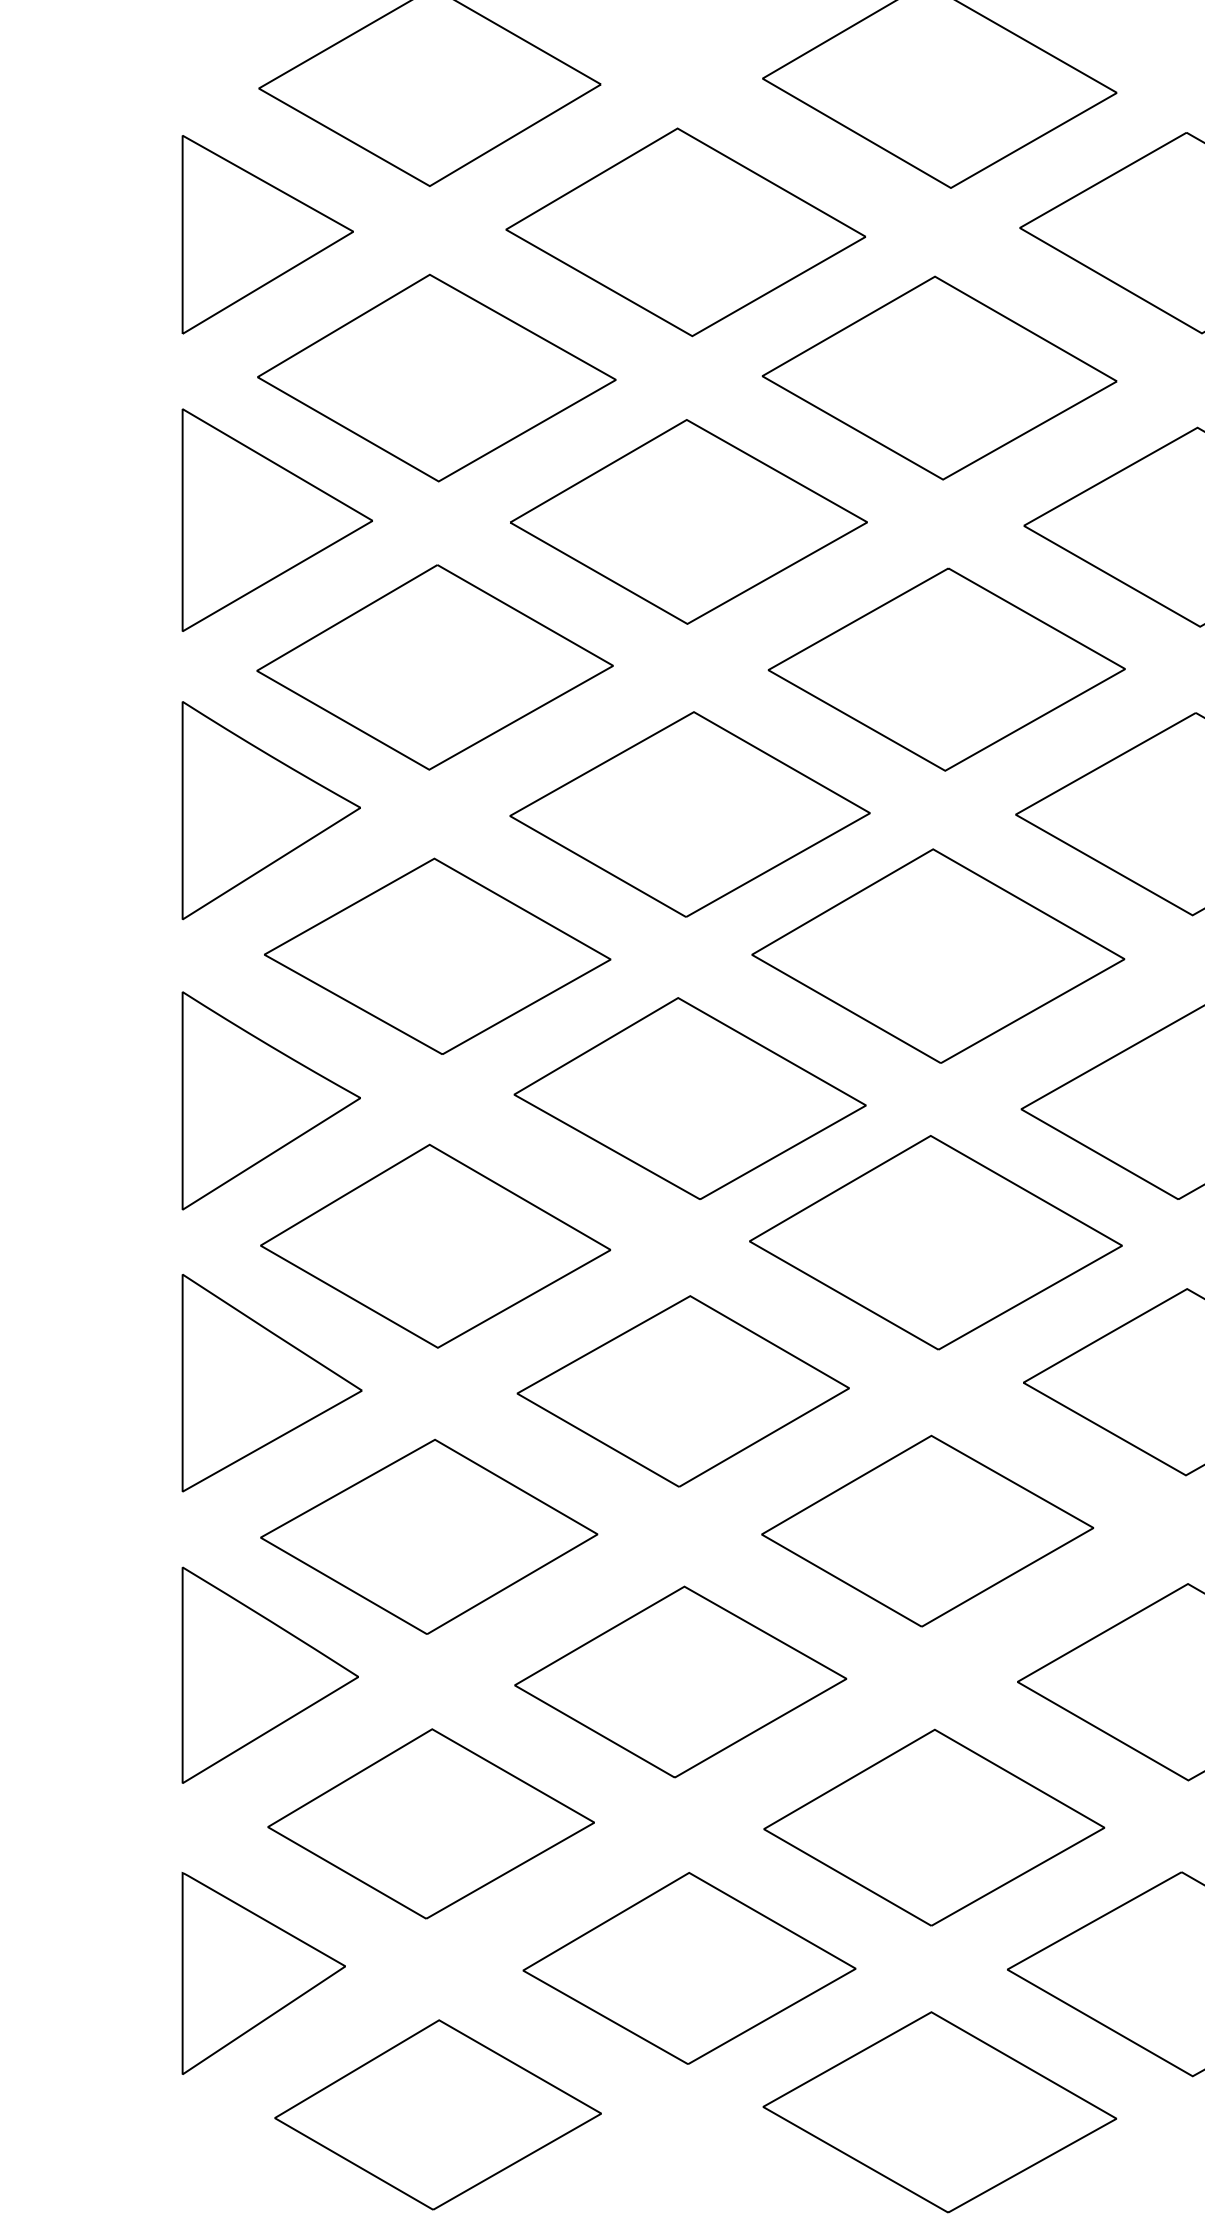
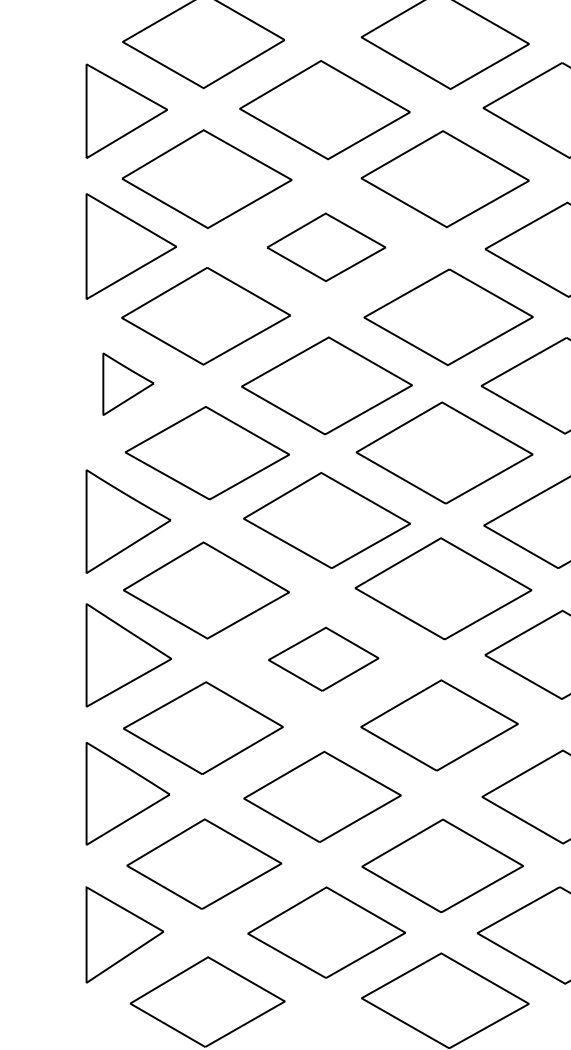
part: (689, 522) -> (326, 247), size x0.7
part: (271, 811) -> (128, 384), size x0.6
part: (682, 1391) -> (323, 659), size x0.7

